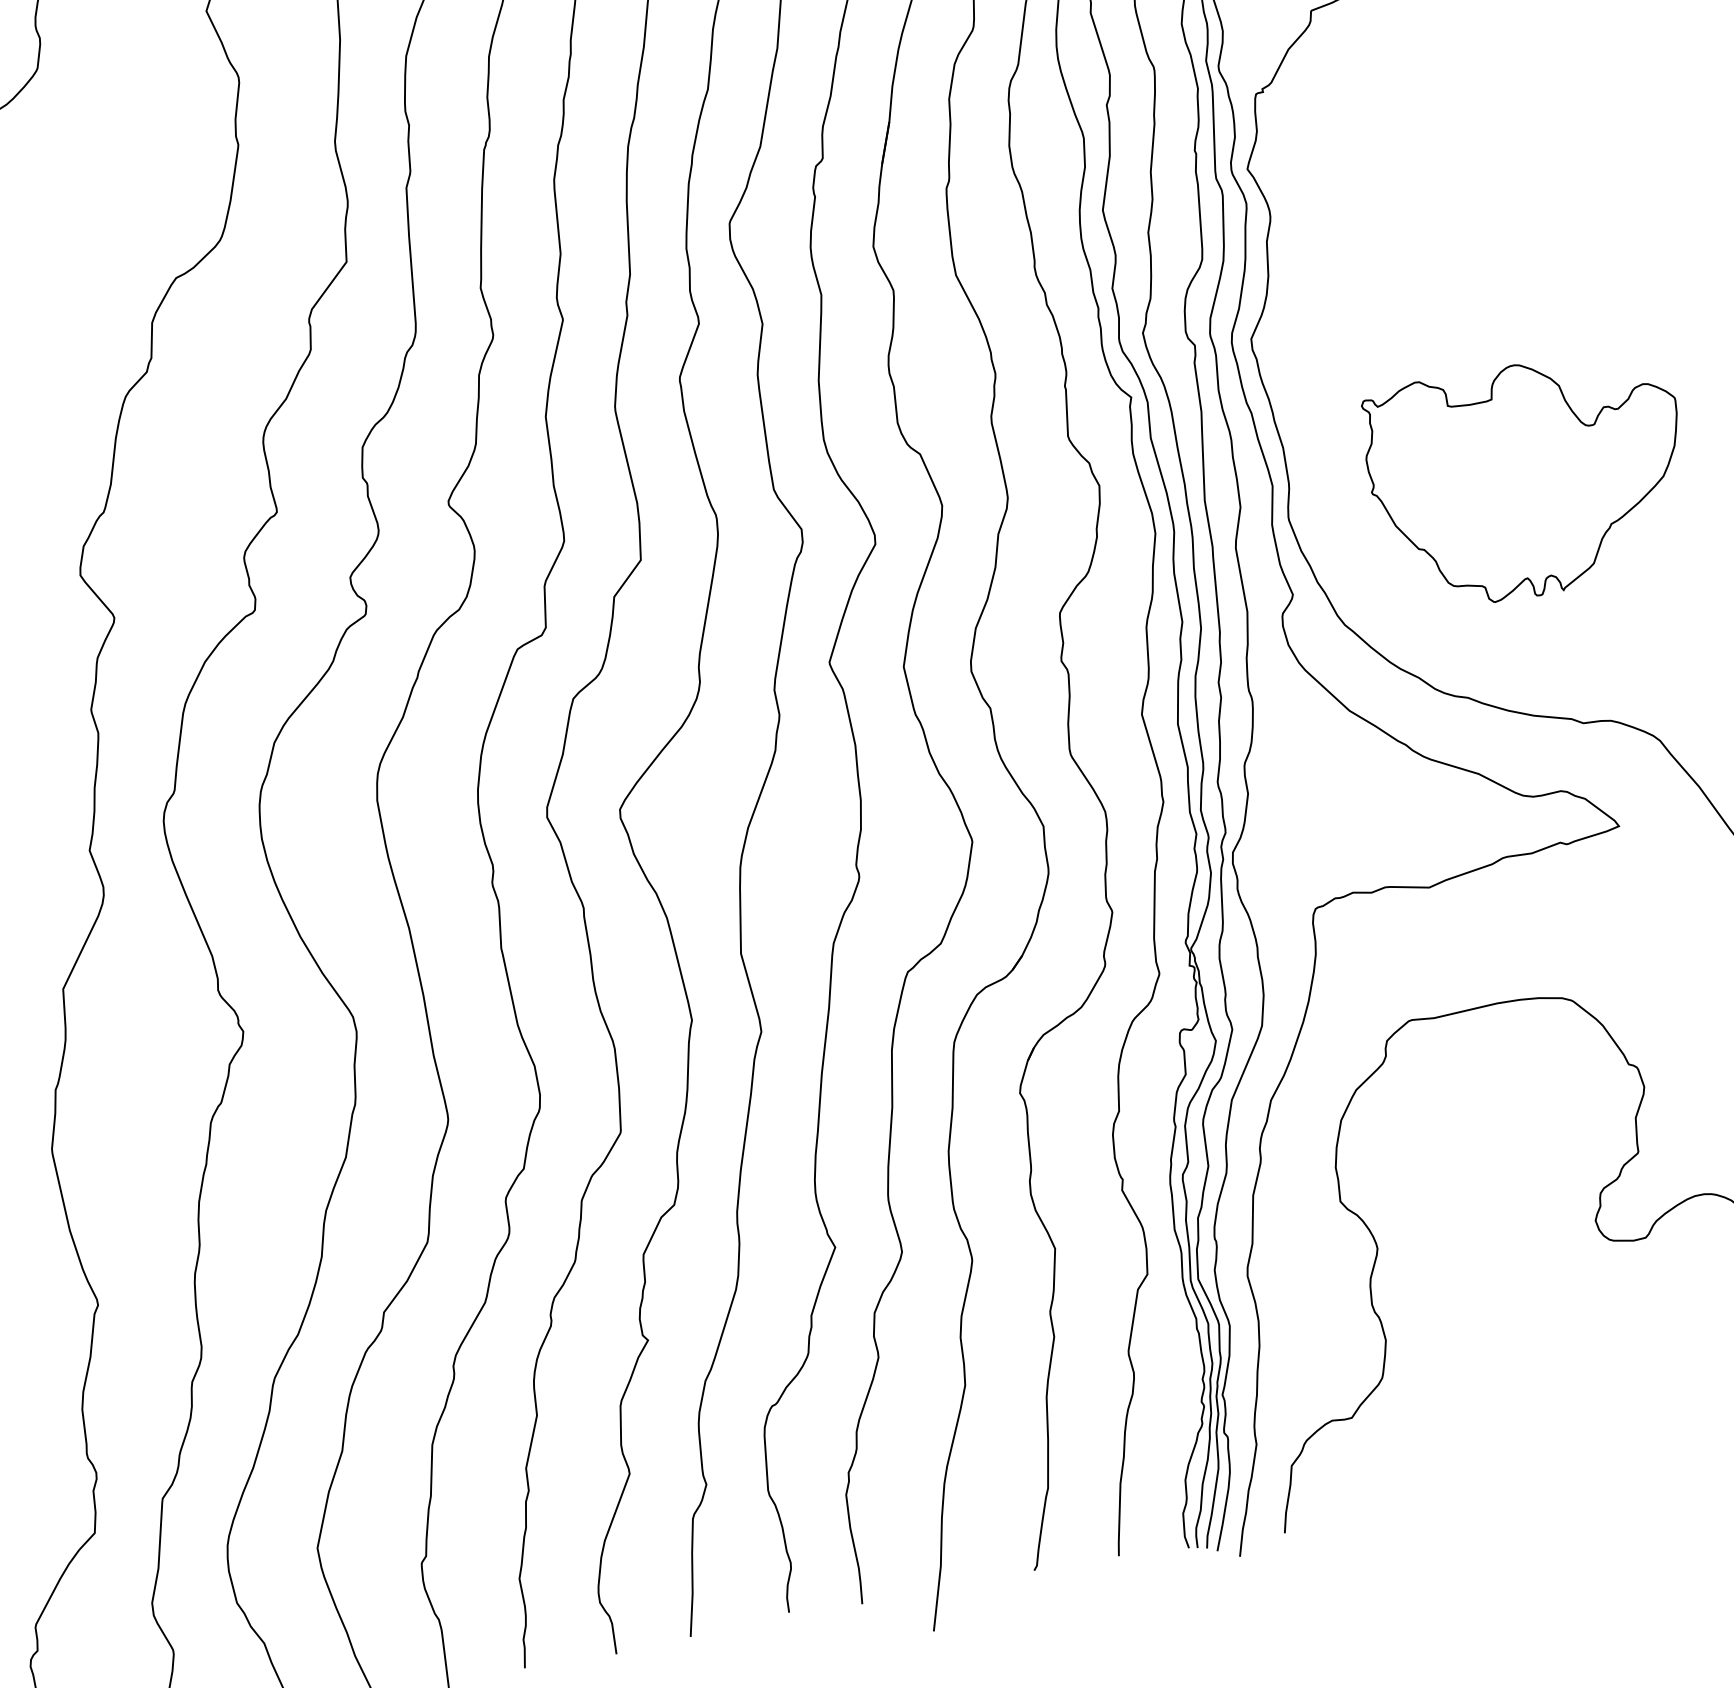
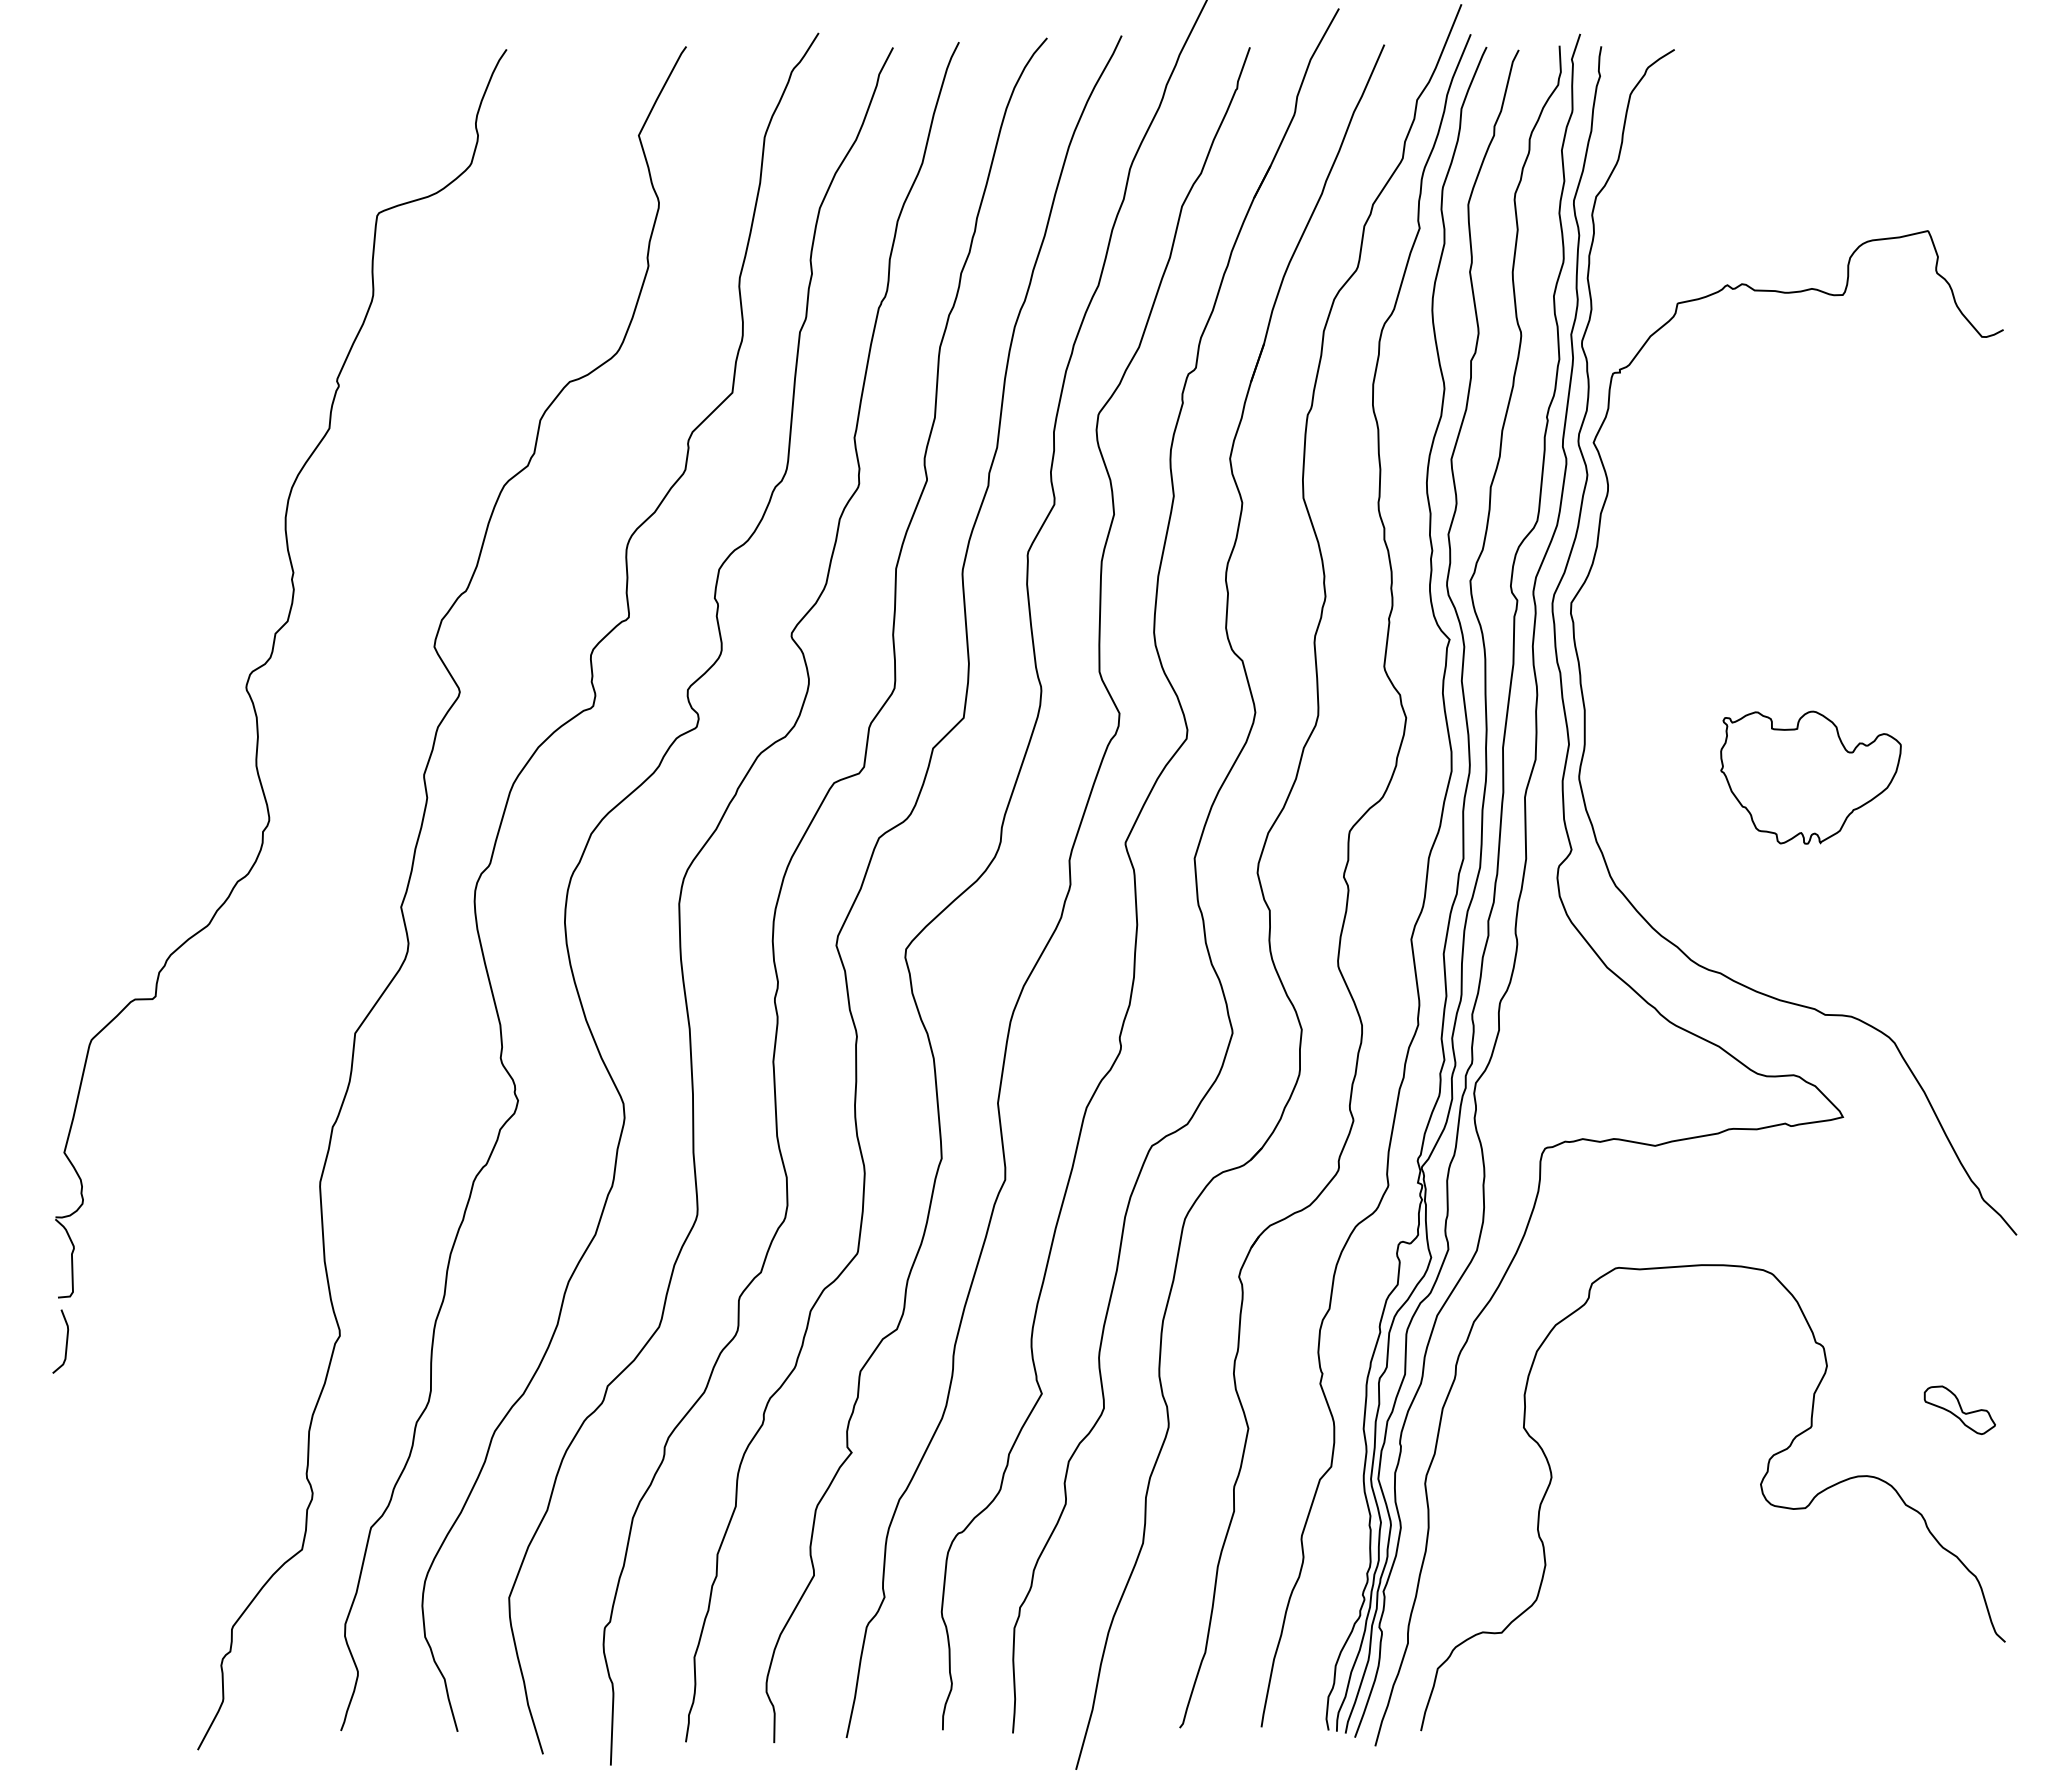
part: (1528, 479) -> (1810, 777), size x0.6

